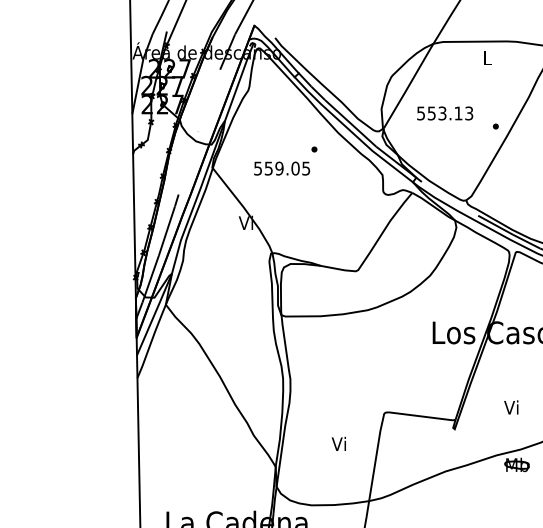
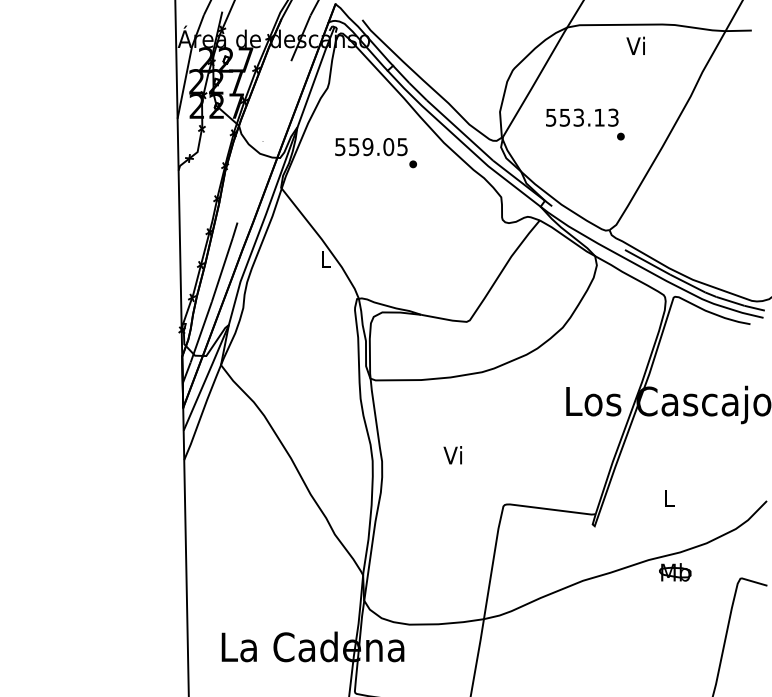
text: (486, 57) -> (635, 45), L -> Vi
part: (495, 126) -> (620, 136), moved
text: (282, 168) -> (371, 147), moved
text: (245, 223) -> (324, 259), Vi -> L
text: (511, 407) -> (667, 497), Vi -> L
text: (338, 444) -> (452, 455), moved

